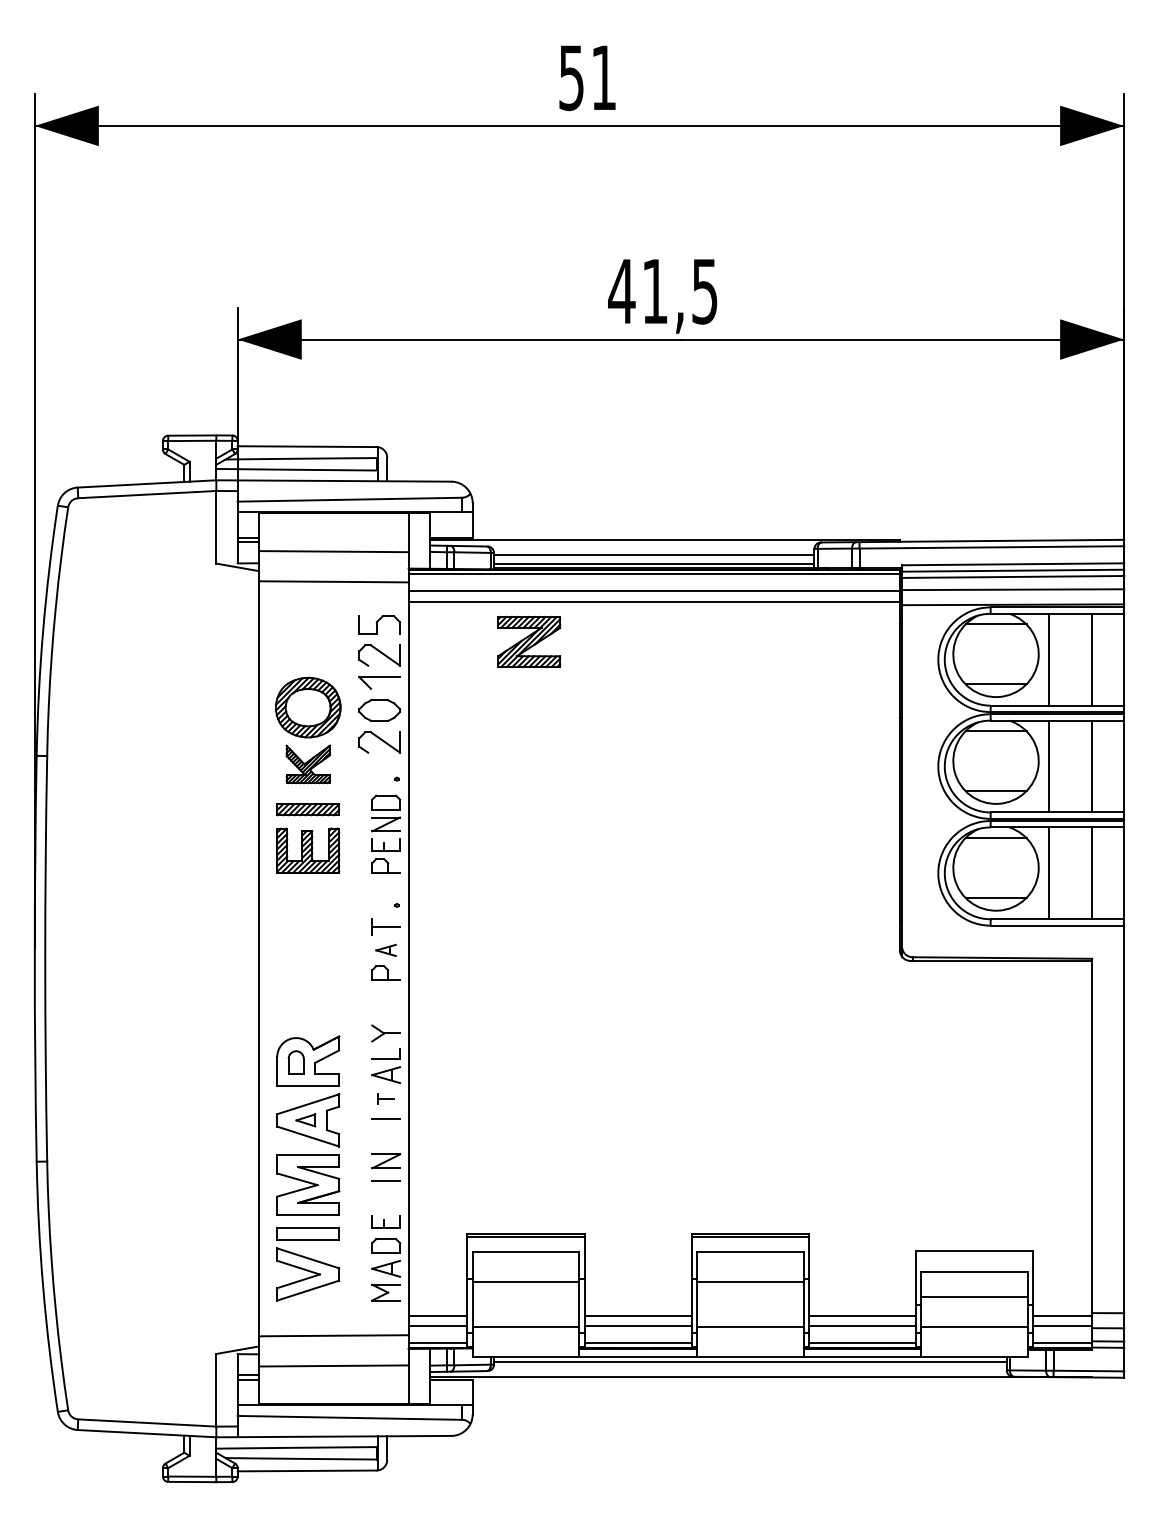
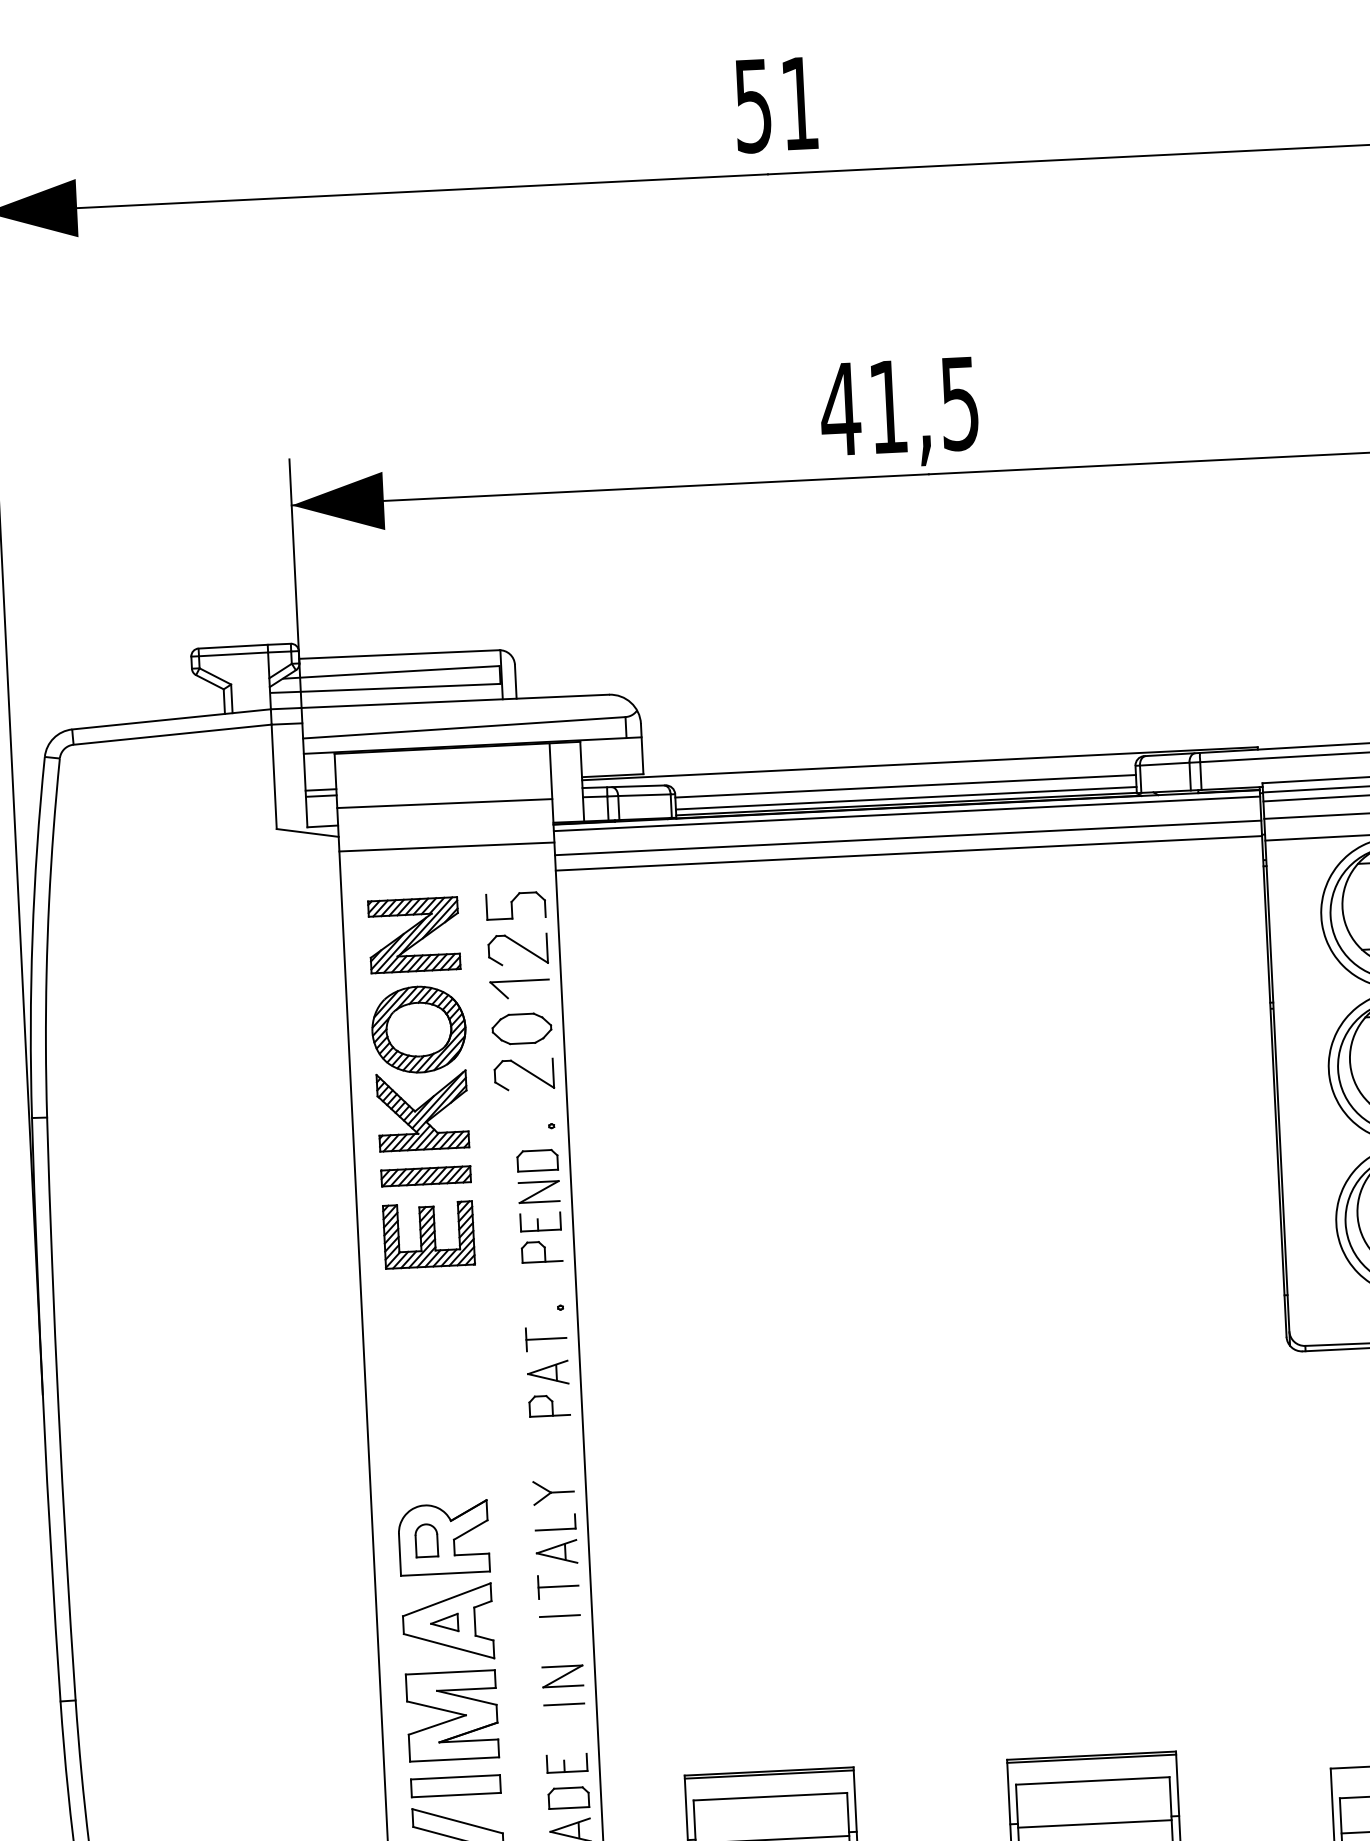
part: (529, 641) -> (414, 934), moved
part: (308, 764) -> (423, 1111), size x1.43
part: (385, 950) -> (547, 1373), size x1.43
part: (385, 1098) -> (557, 1586), size x1.67

